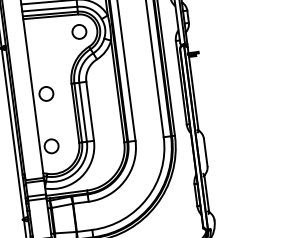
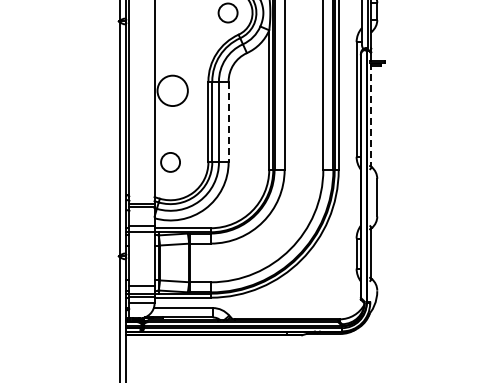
circle: (46, 93) -> (172, 90), size x1.6
line: (193, 93) -> (371, 115), solid -> dashed
line: (90, 111) -> (228, 122), solid -> dashed

